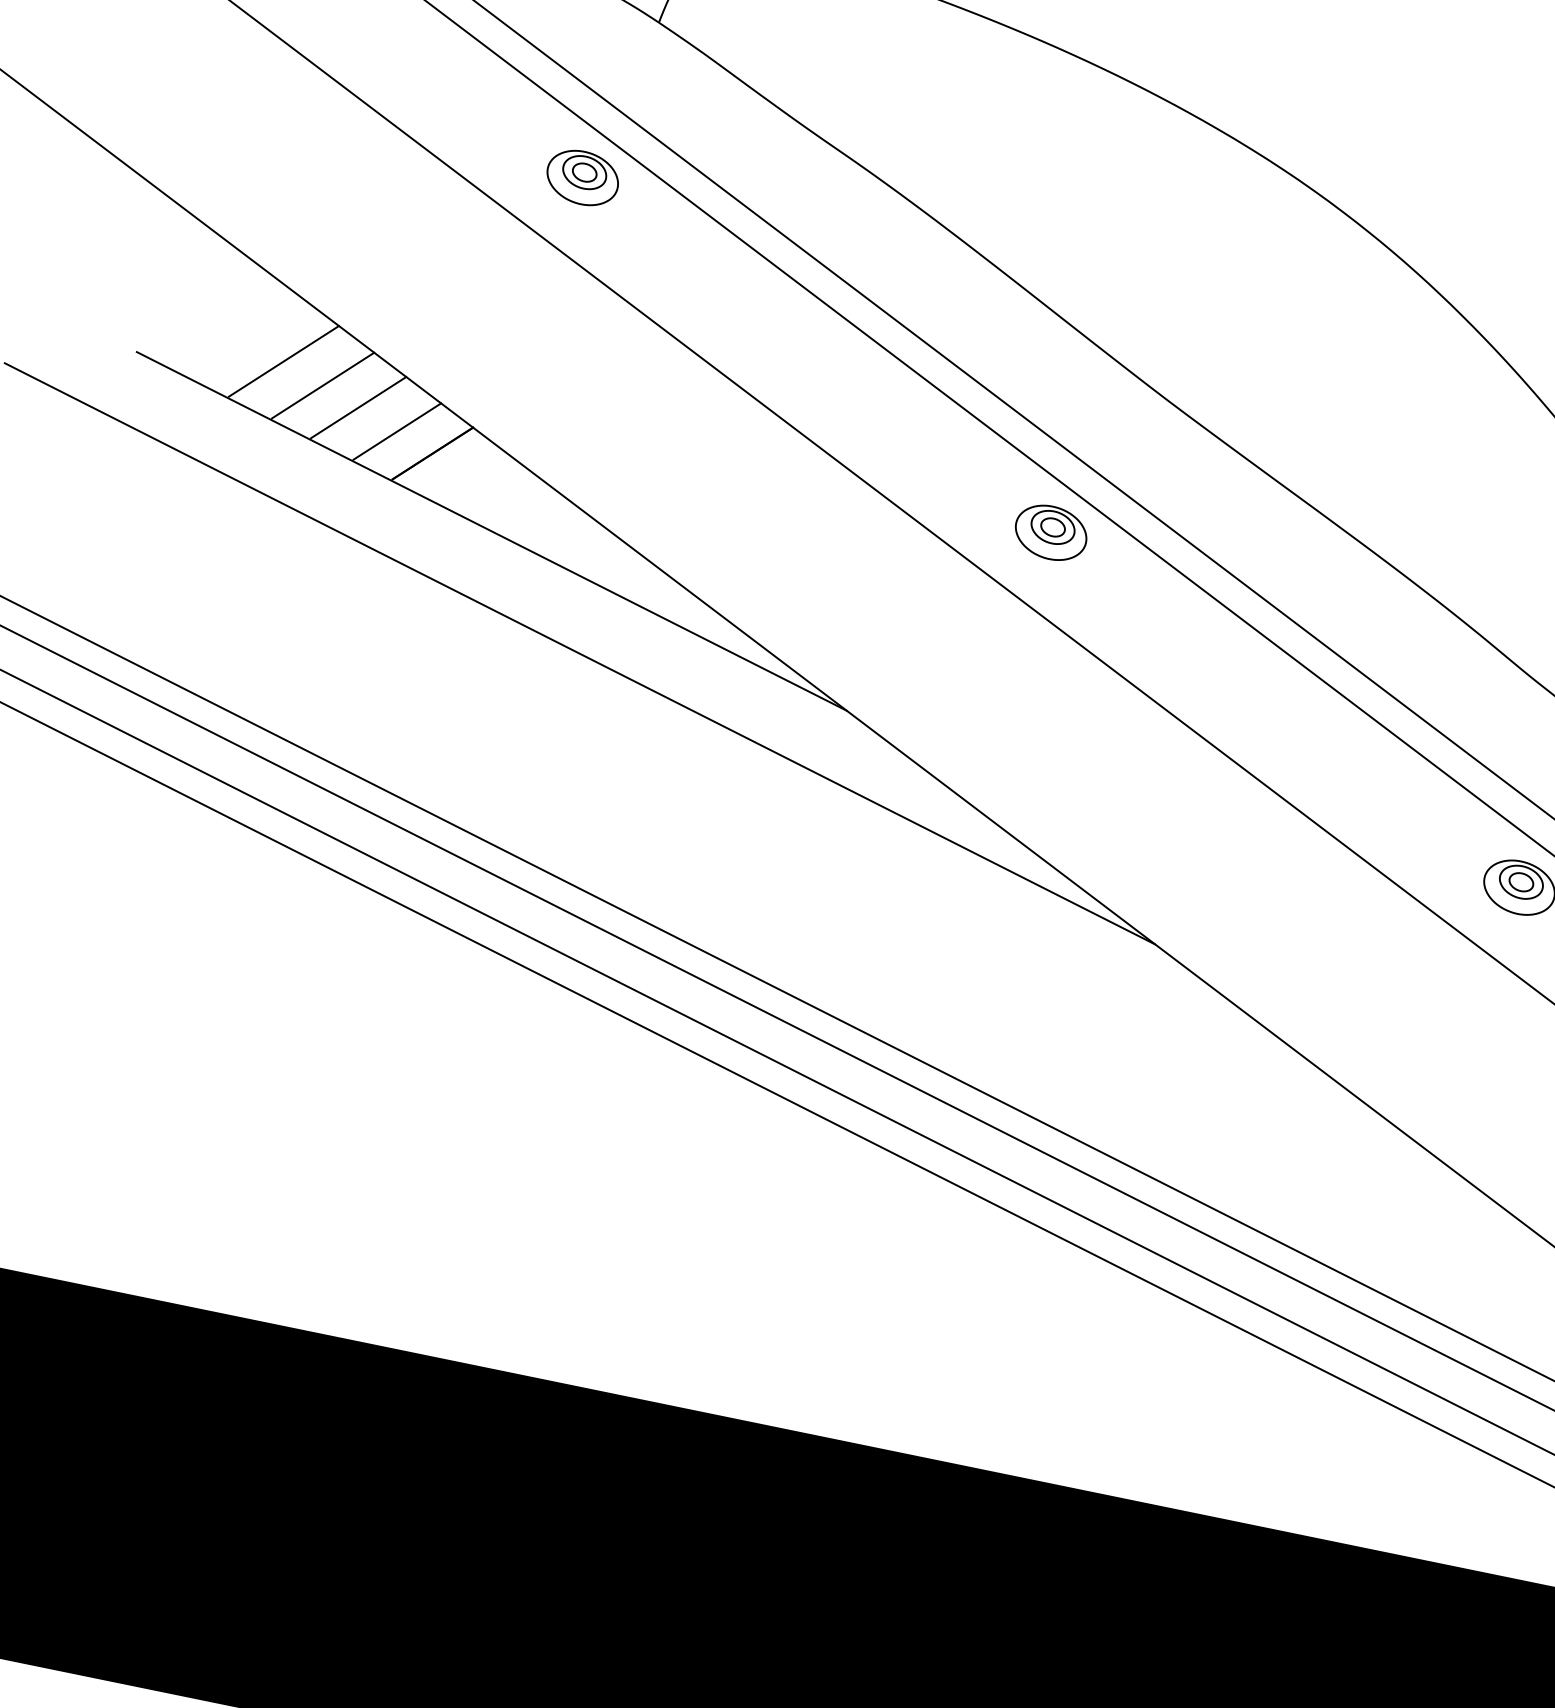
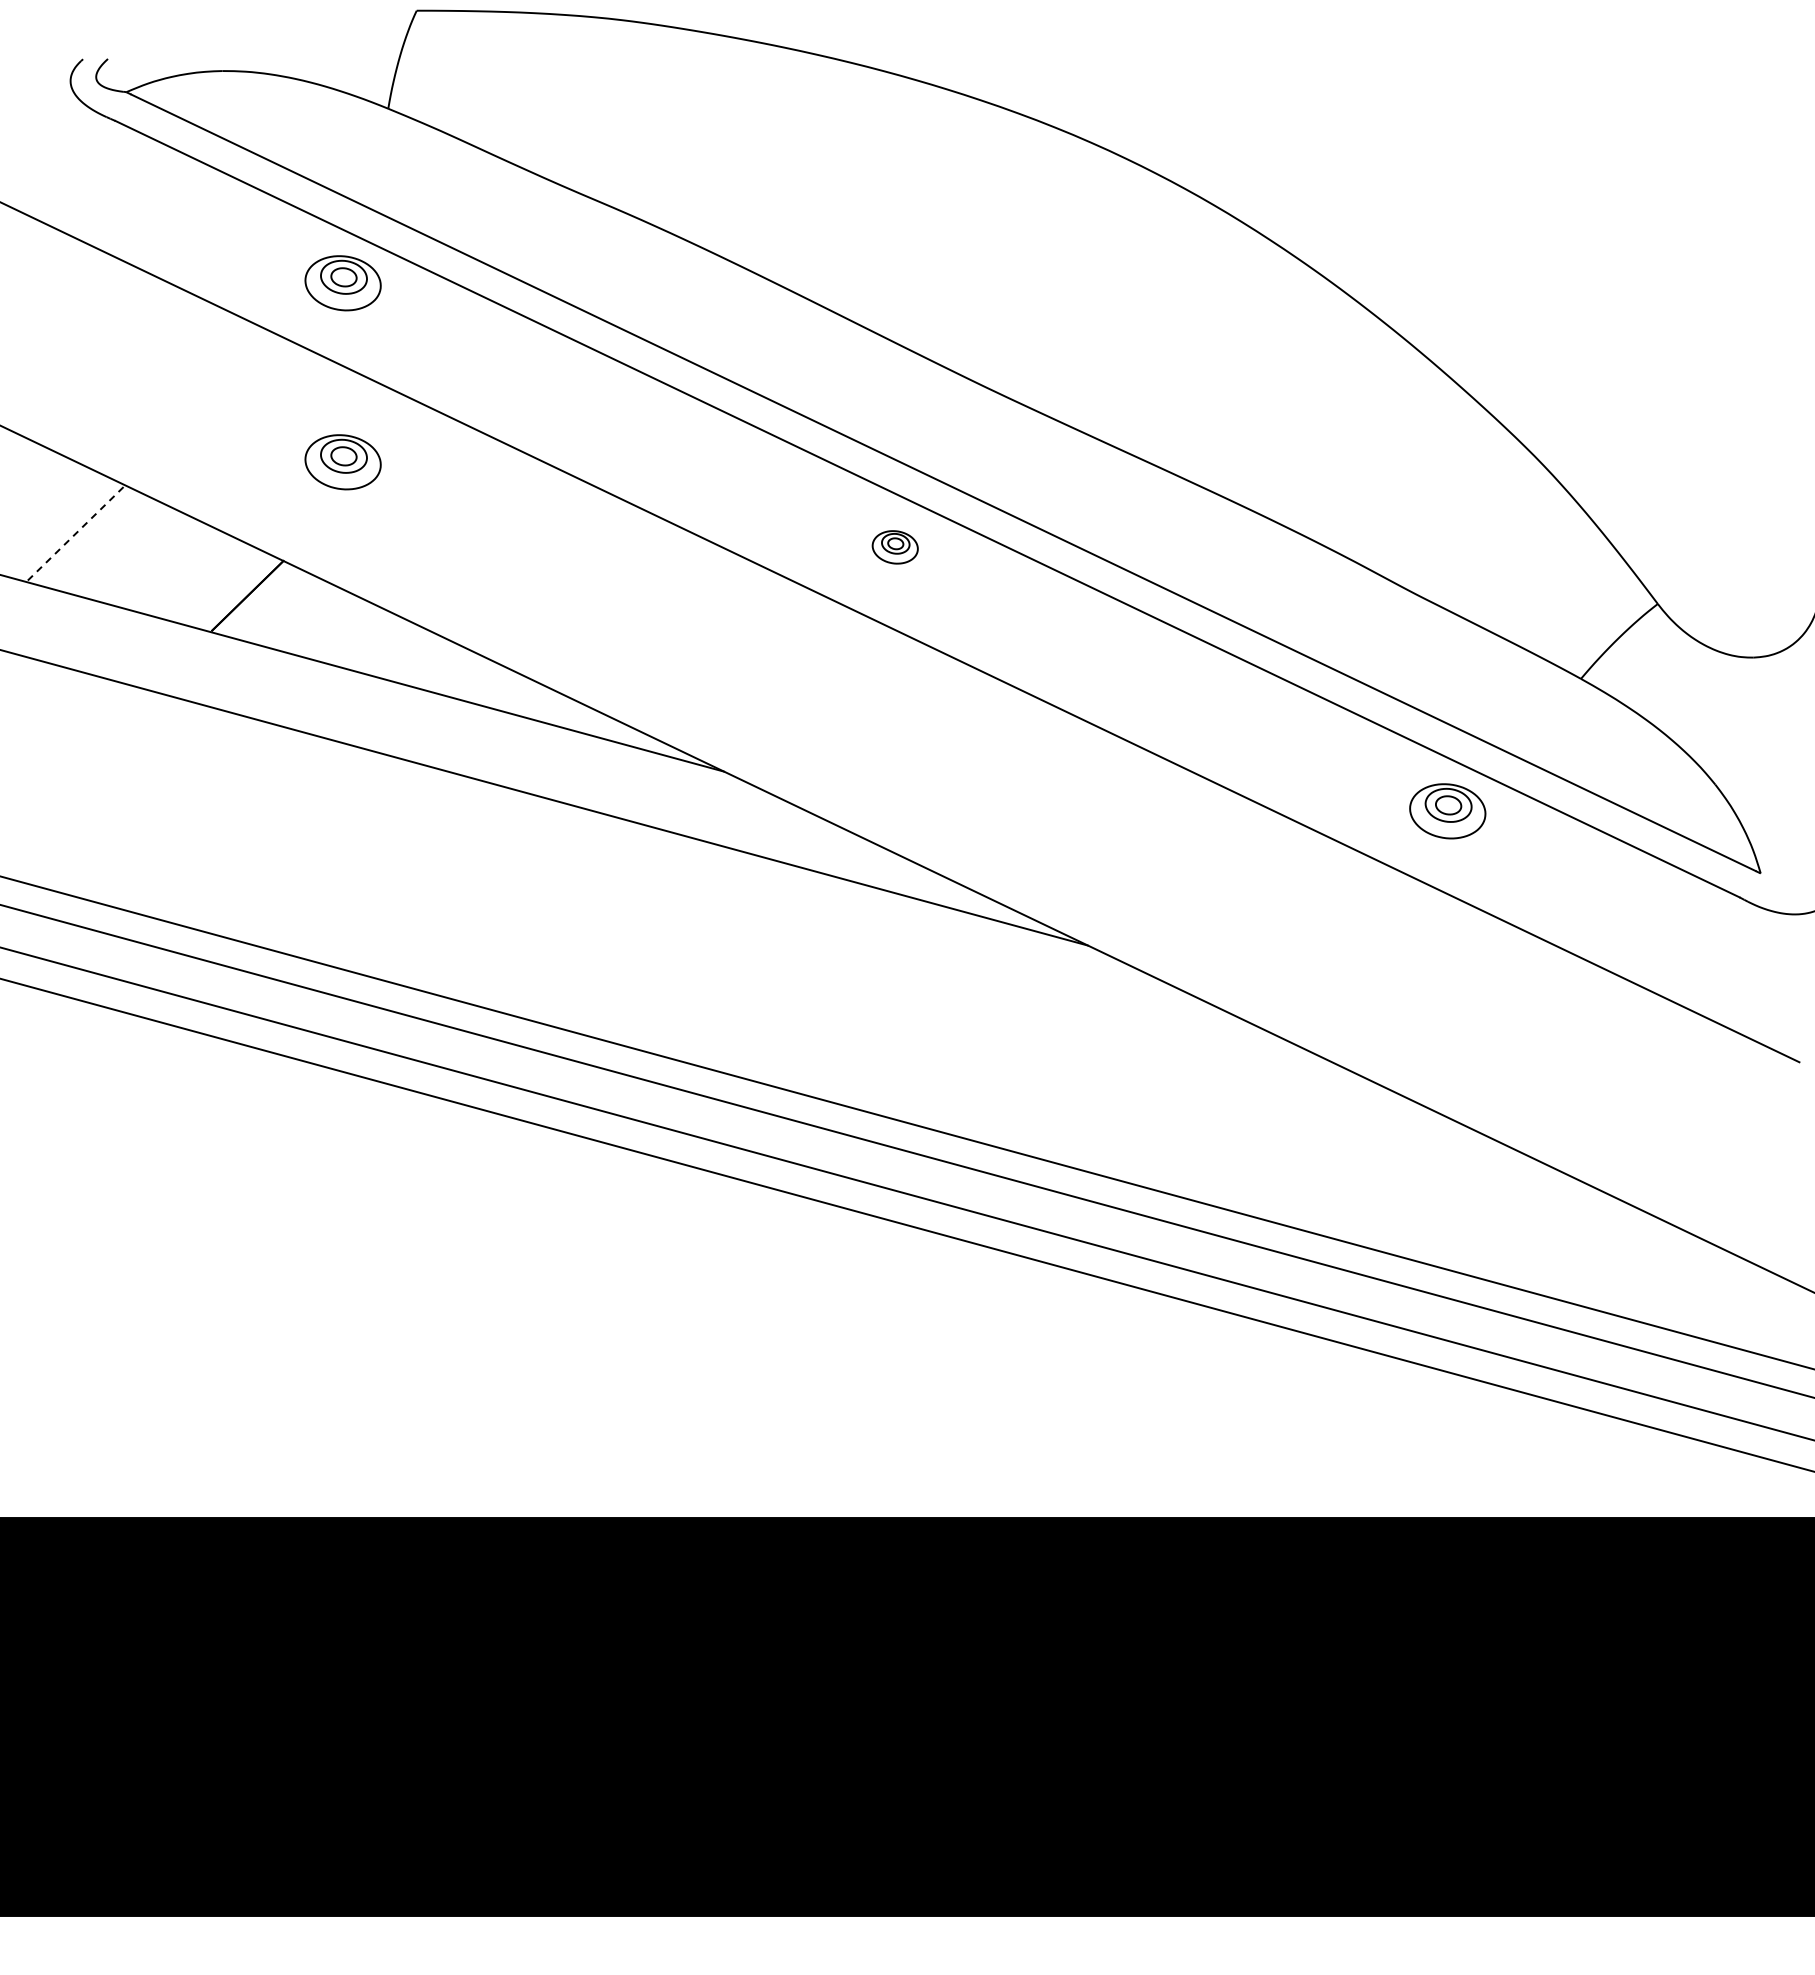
part: (547, 346) -> (342, 462), added
line: (284, 360) -> (76, 532), solid -> dashed
line: (323, 385) -> (121, 549), removed
line: (358, 407) -> (162, 564), removed
line: (396, 431) -> (206, 580), removed
part: (1050, 532) -> (894, 547), size x0.6

